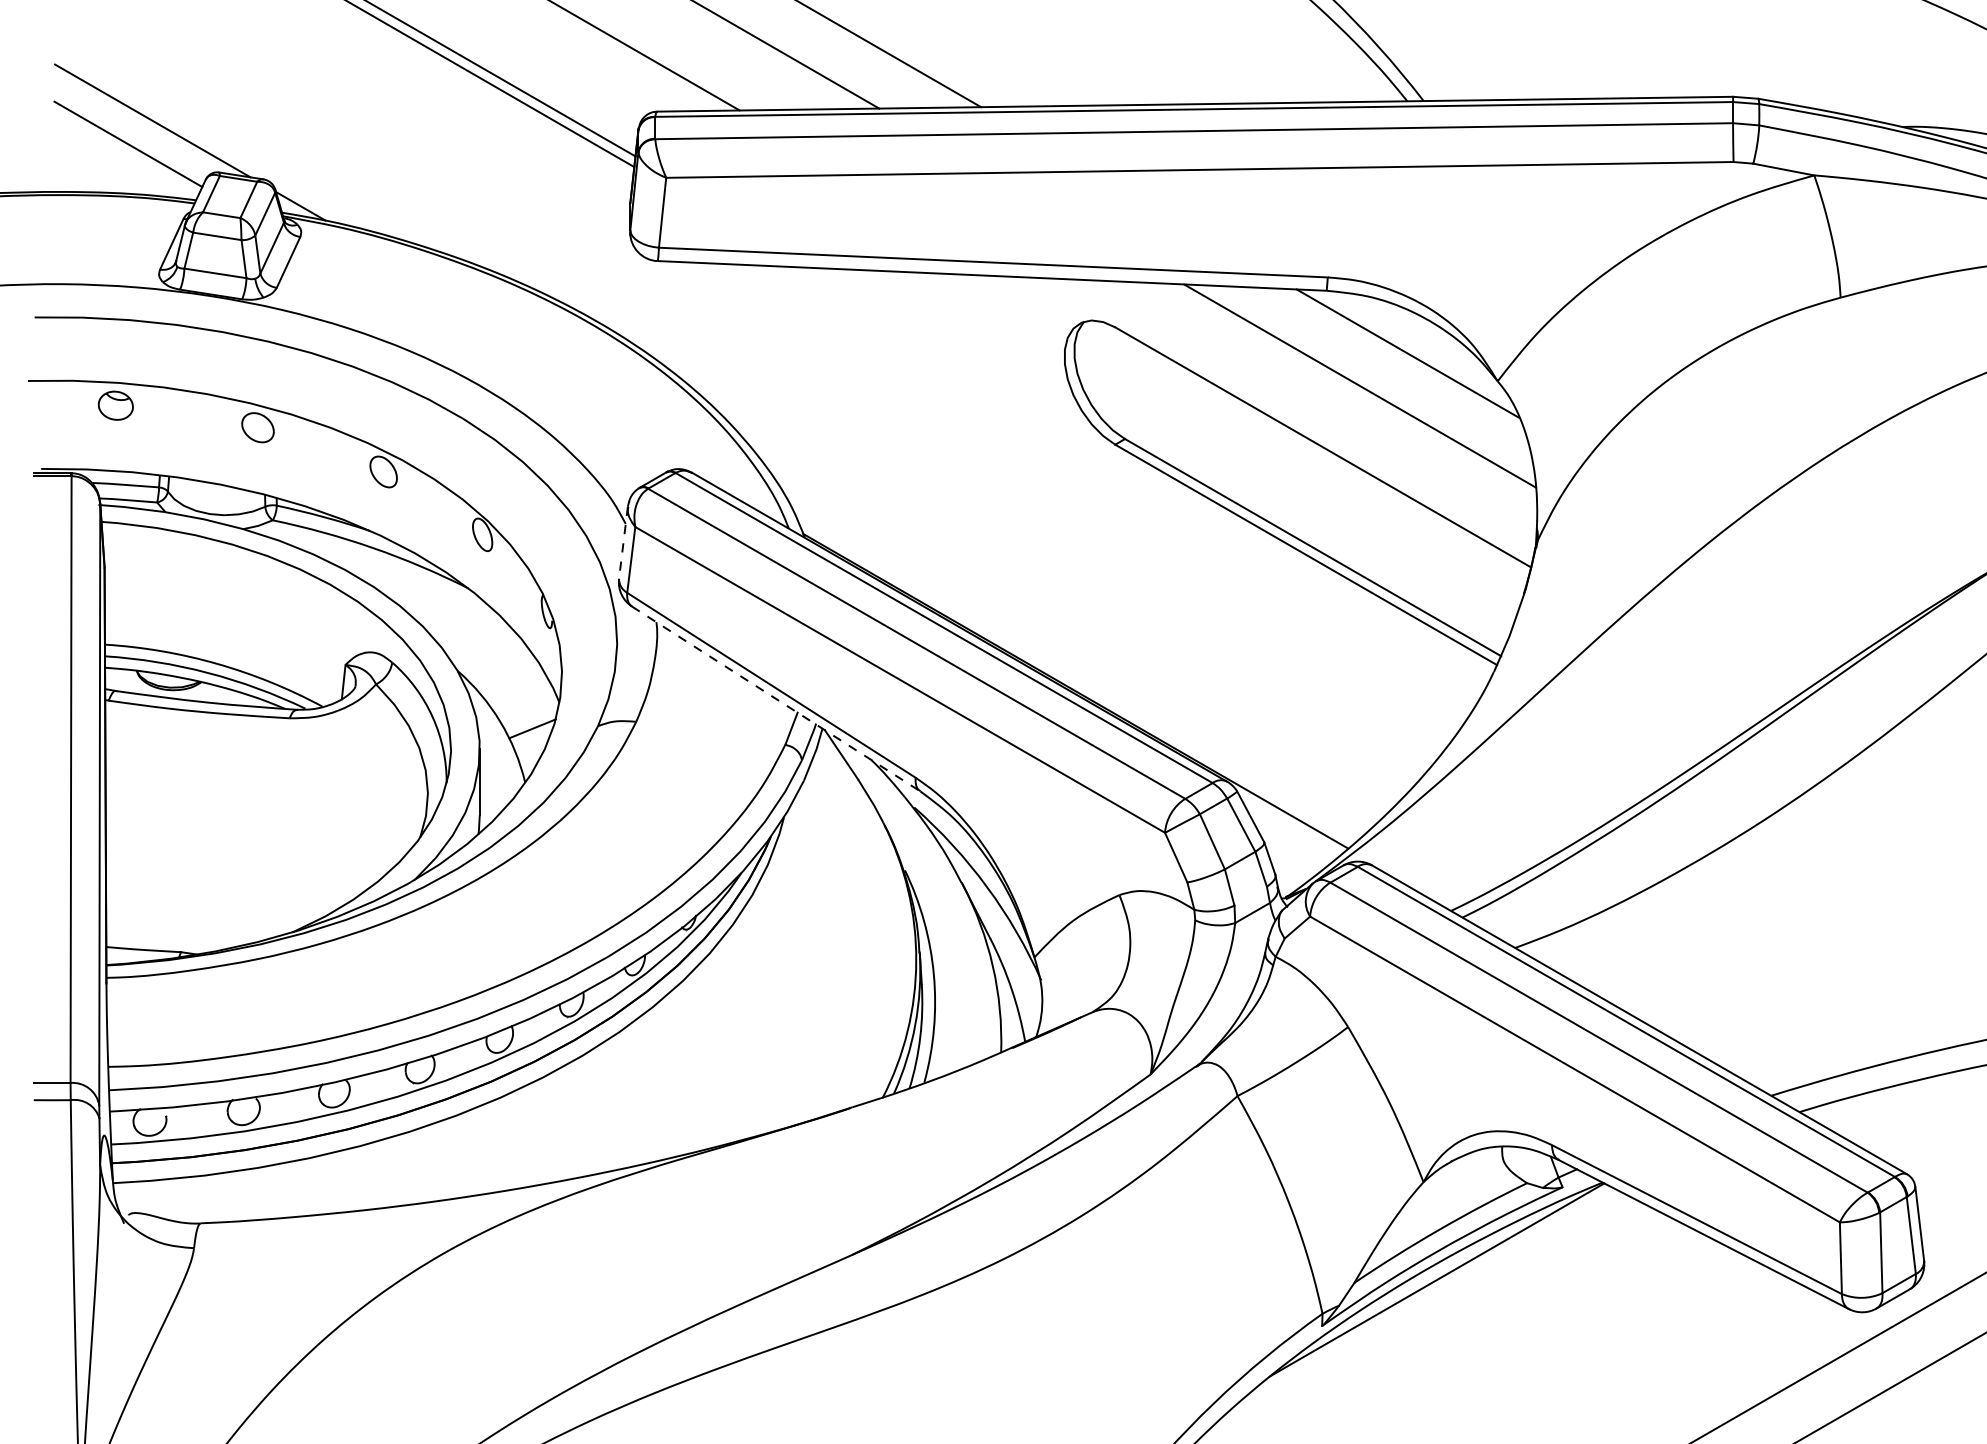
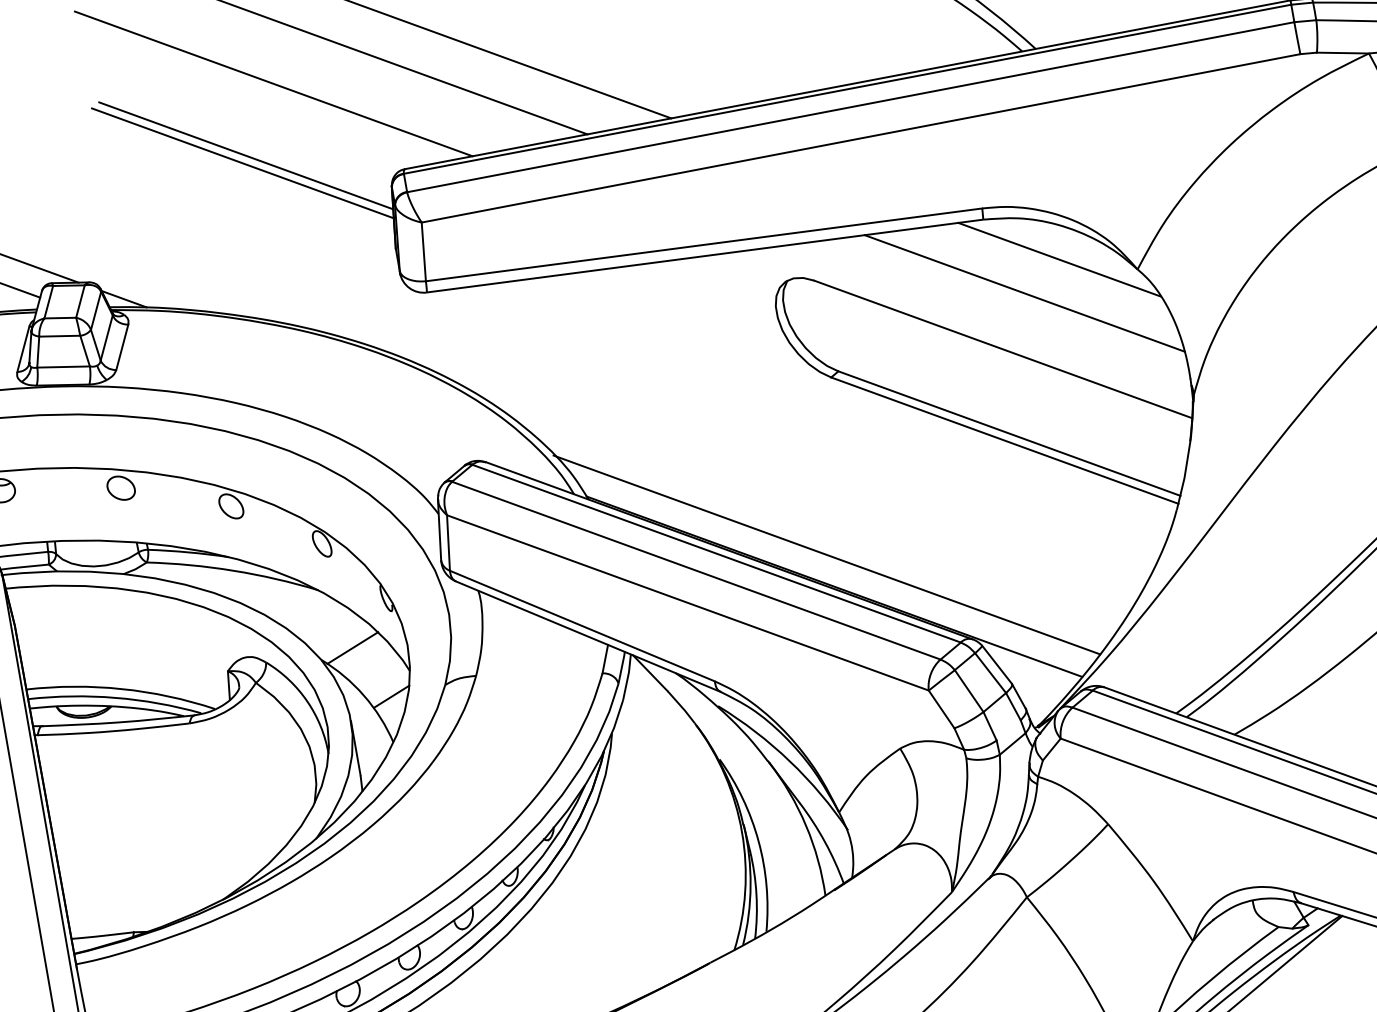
line: (623, 543) -> (439, 530), dashed -> solid
line: (1073, 651) -> (826, 554), added
line: (496, 663) -> (352, 648), added
line: (776, 699) -> (588, 637), dashed -> solid

